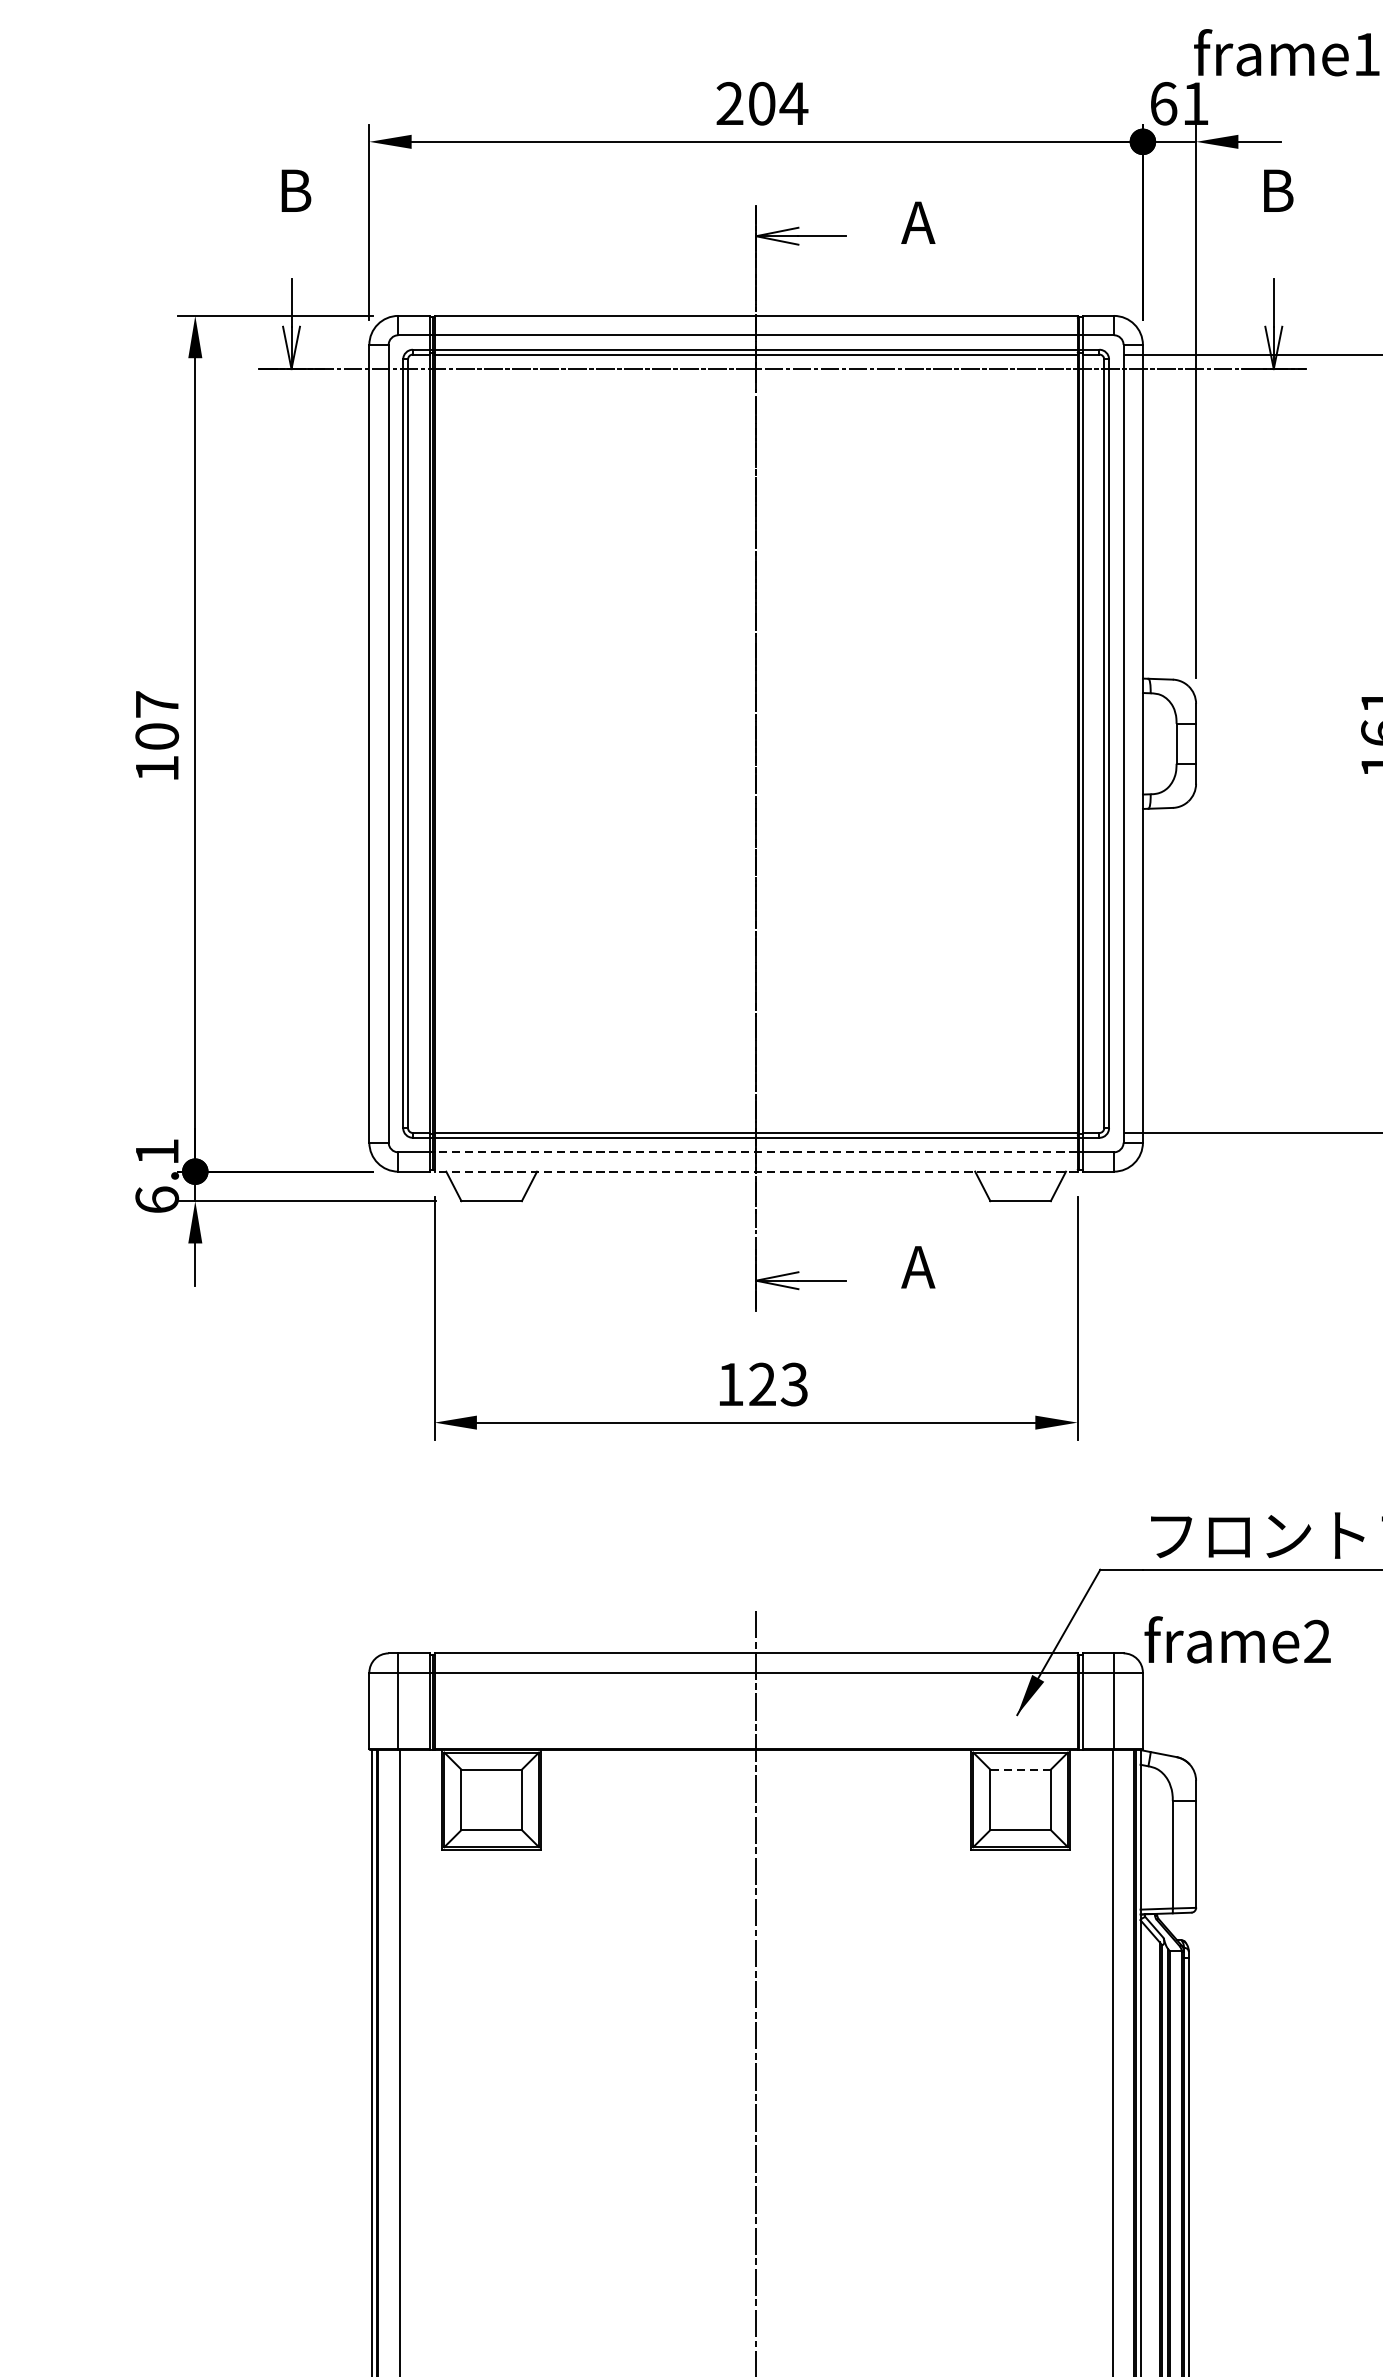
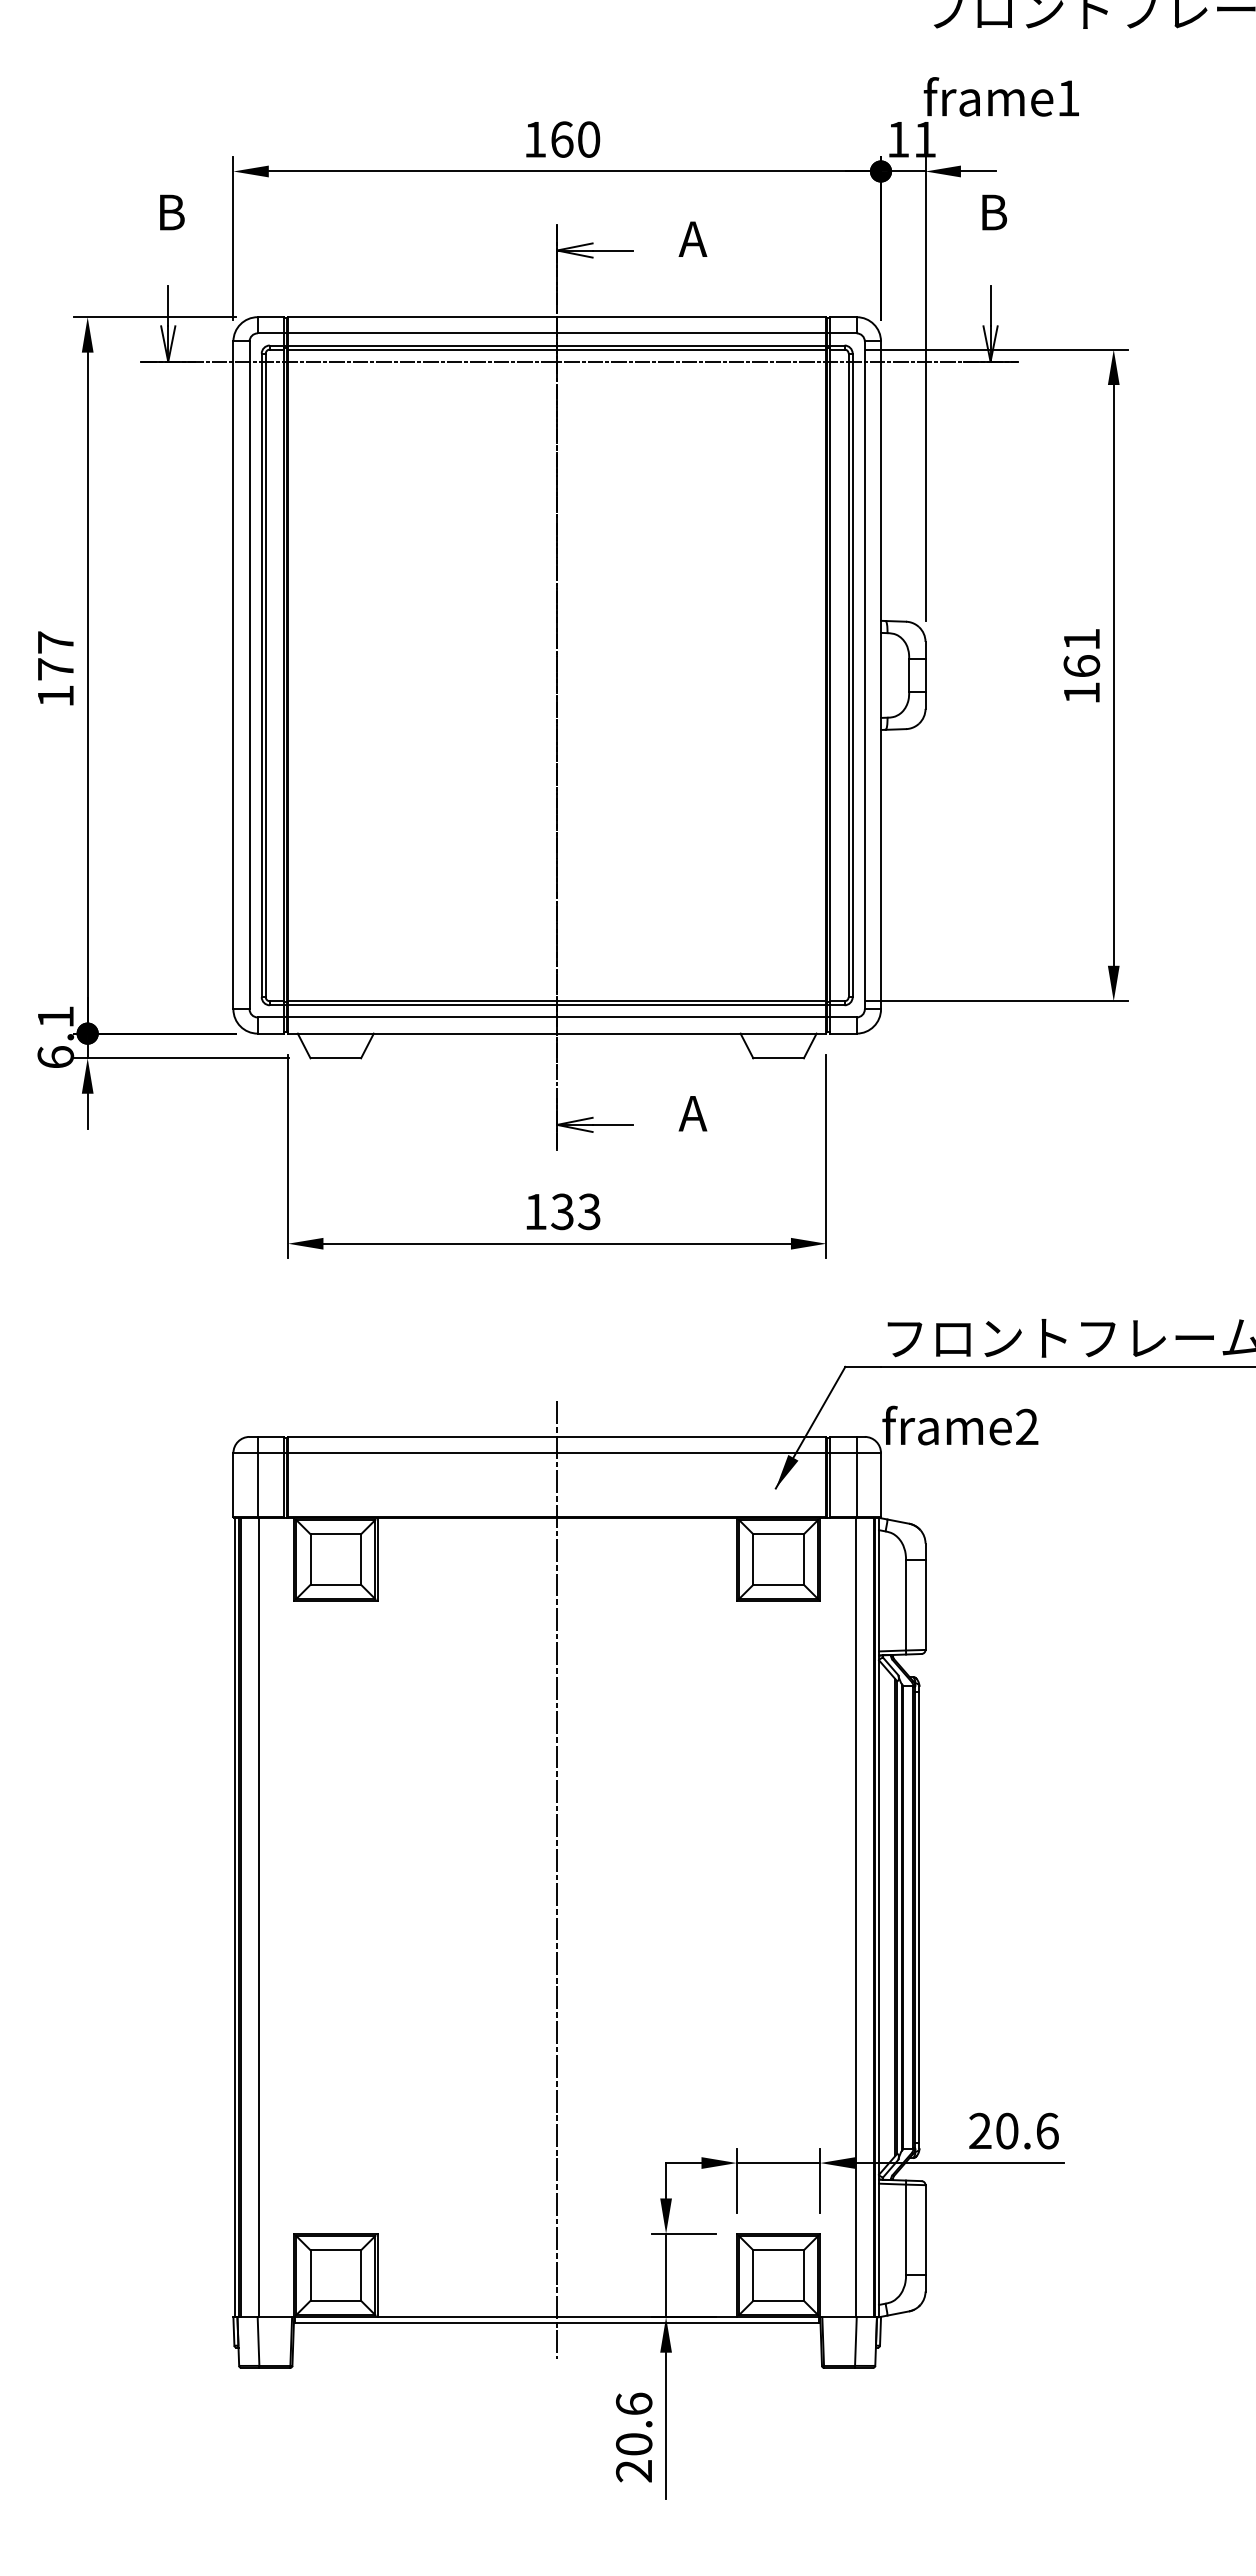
text: (762, 103) -> (562, 139), 204 -> 160
text: (1163, 103) -> (898, 139), 61 -> 11
text: (156, 736) -> (55, 669), 107 -> 177
line: (755, 1152) -> (556, 1017), dashed -> solid
line: (755, 1171) -> (556, 1033), dashed -> solid
text: (762, 1385) -> (562, 1212), 123 -> 133
line: (1021, 1769) -> (779, 1534), dashed -> solid

